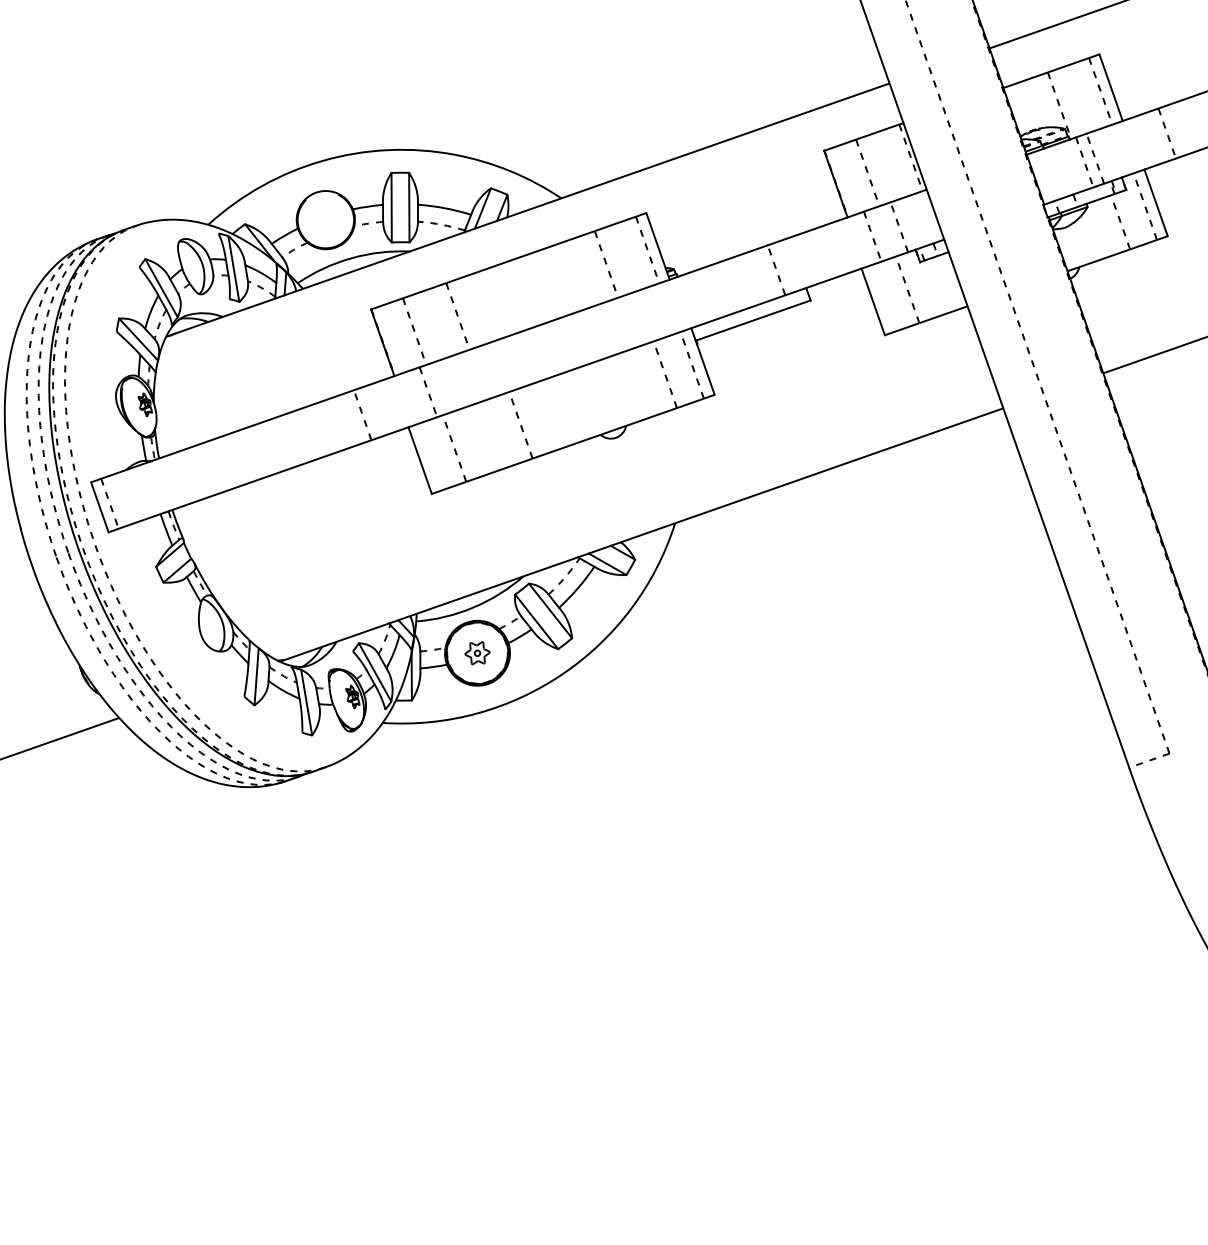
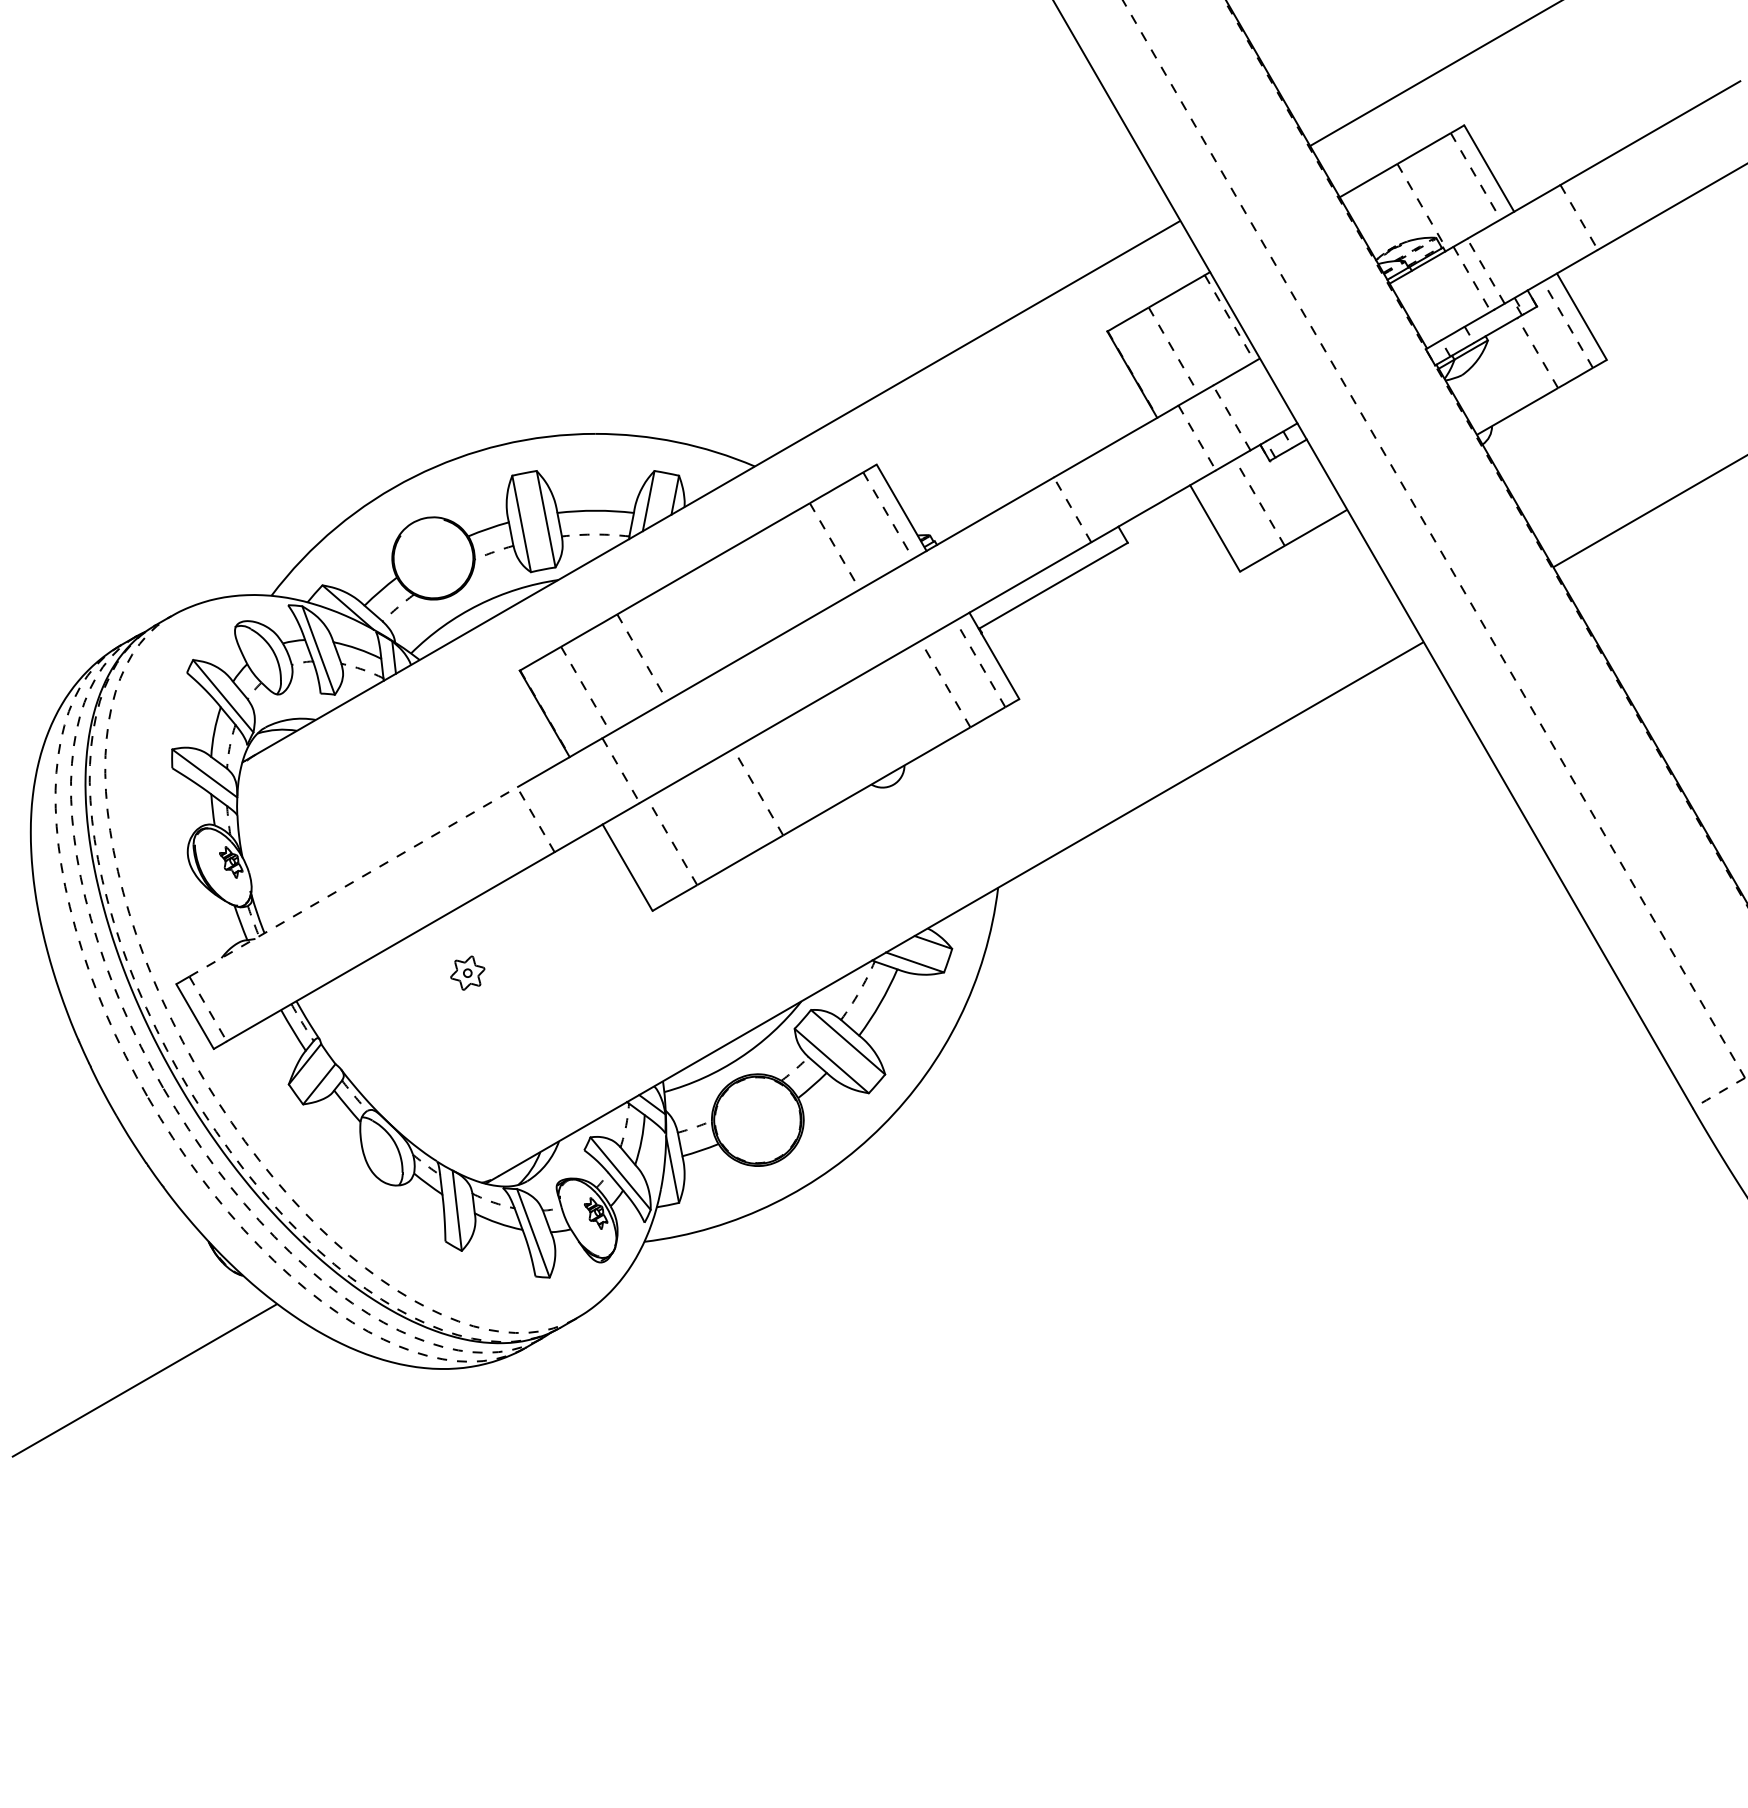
line: (227, 434) -> (353, 881), solid -> dashed
part: (477, 652) -> (467, 972), moved

